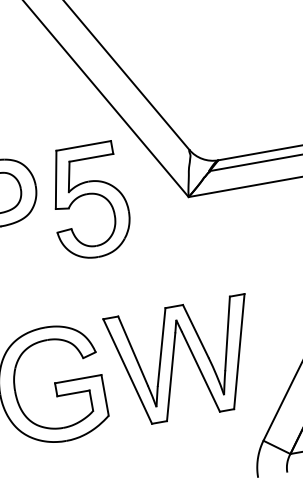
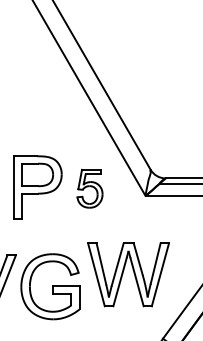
part: (88, 201) -> (89, 188), size x0.6
part: (183, 361) -> (128, 274), moved

